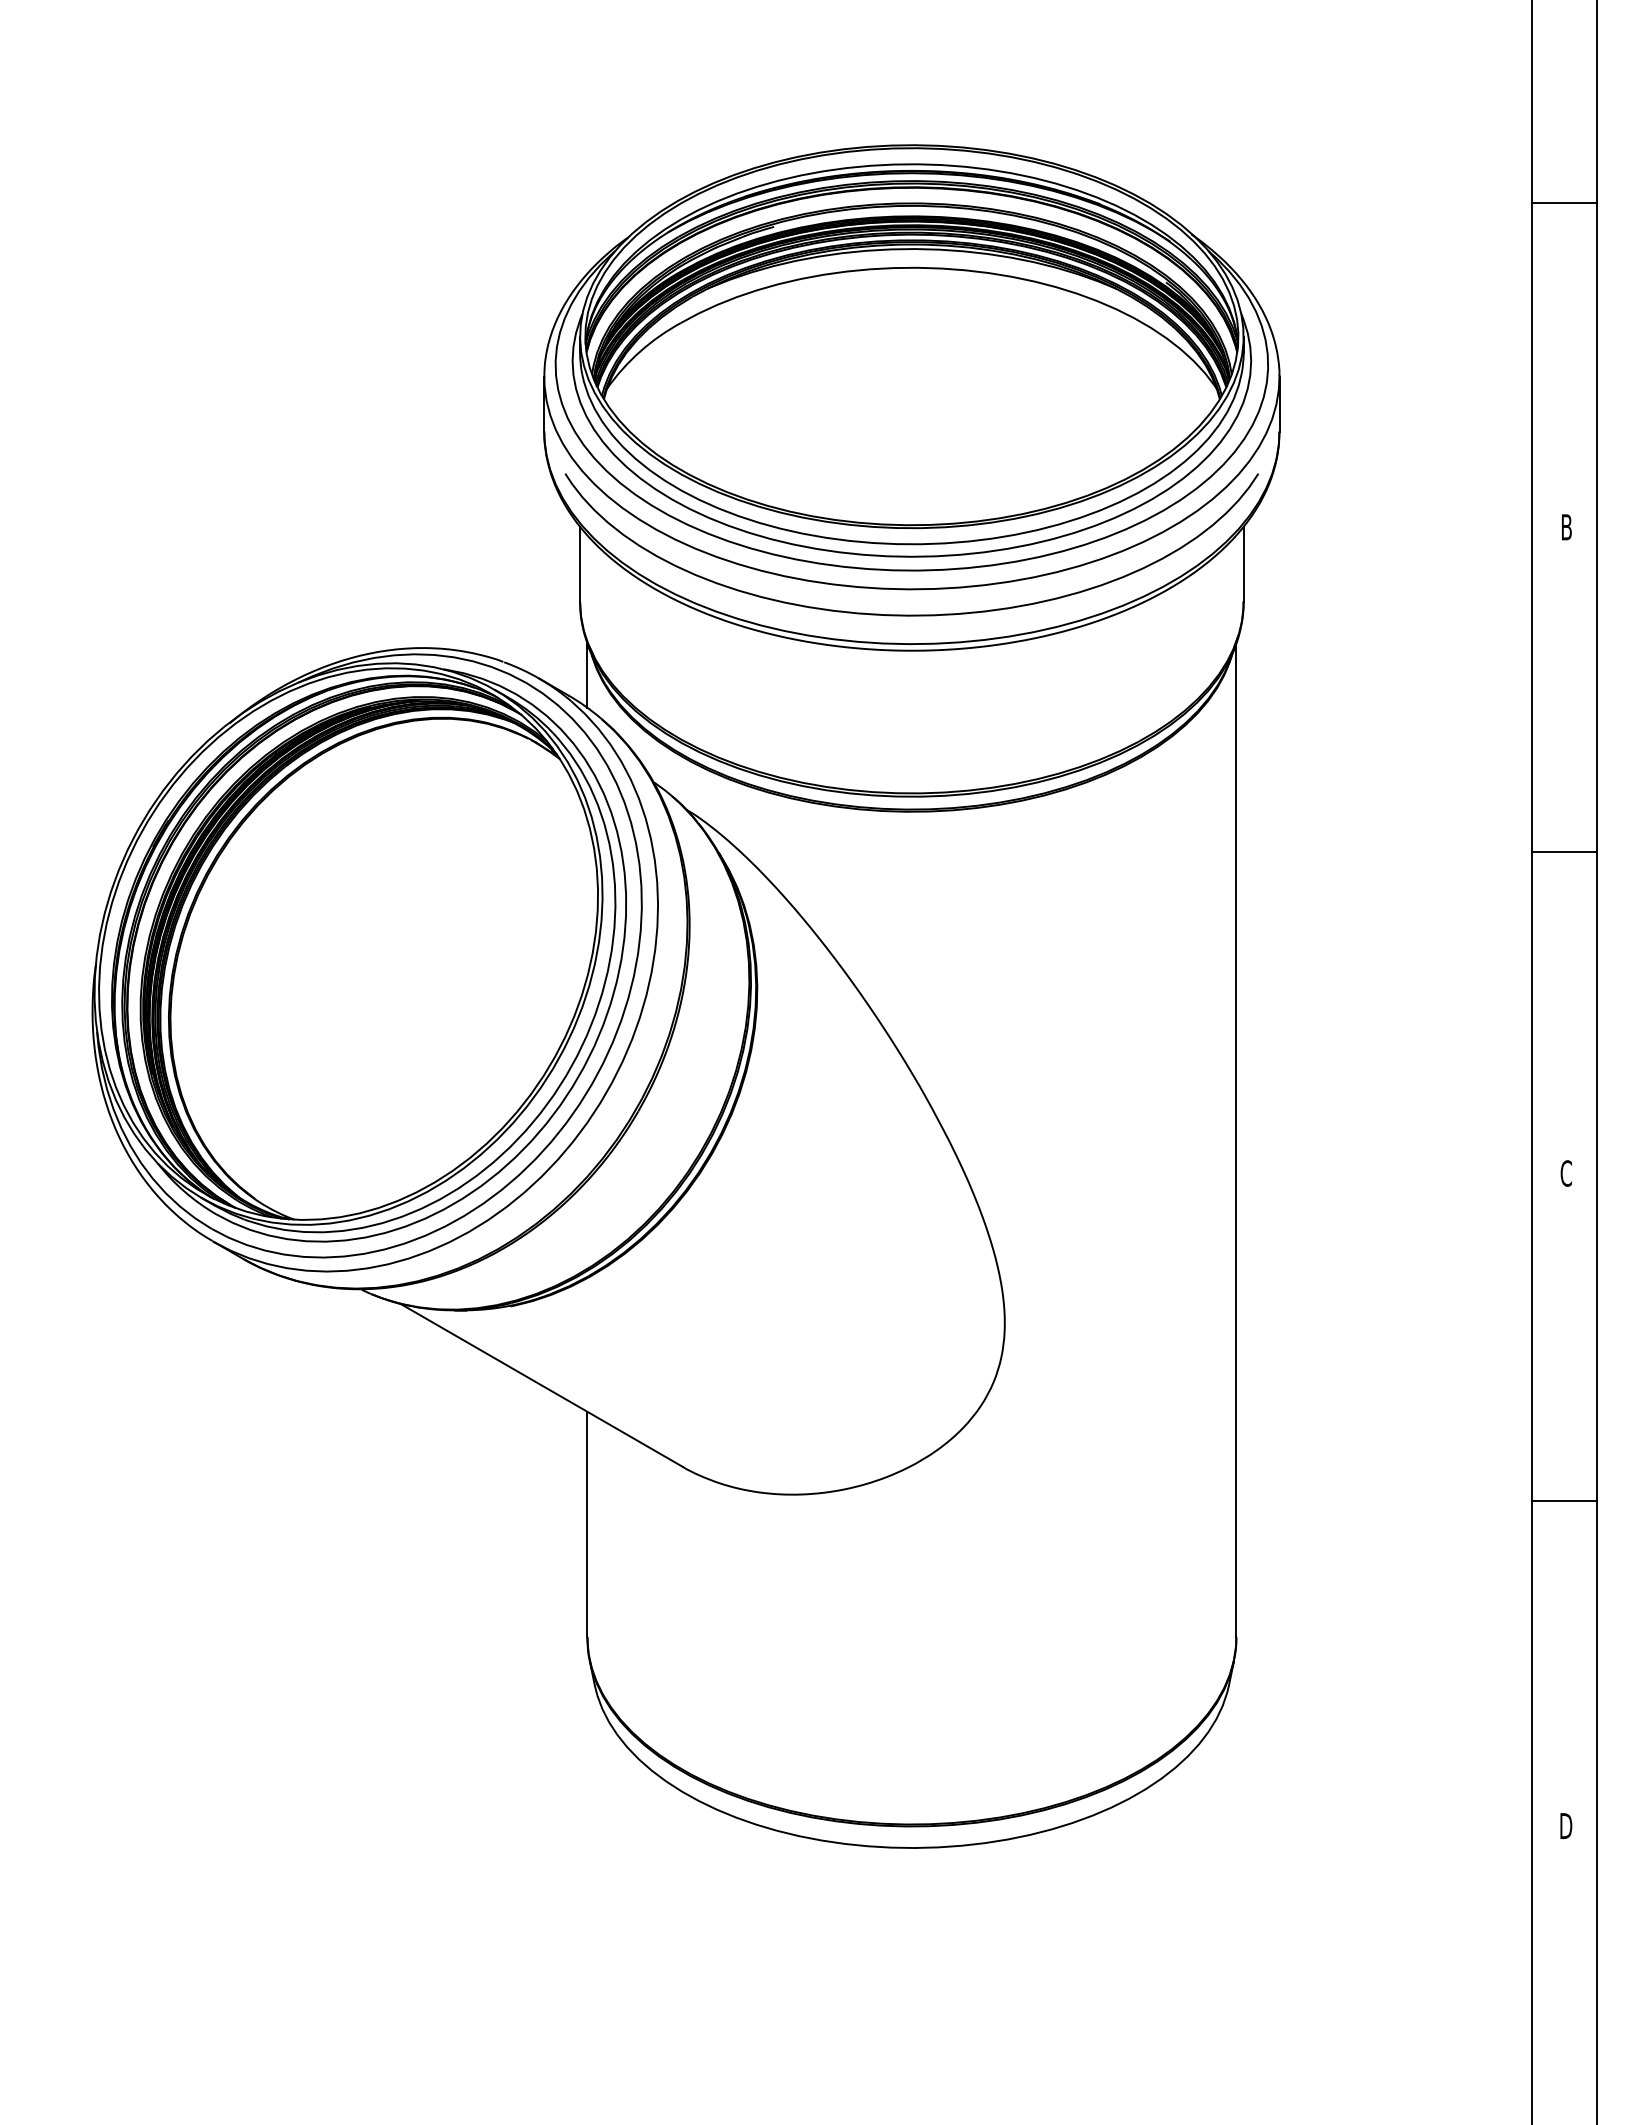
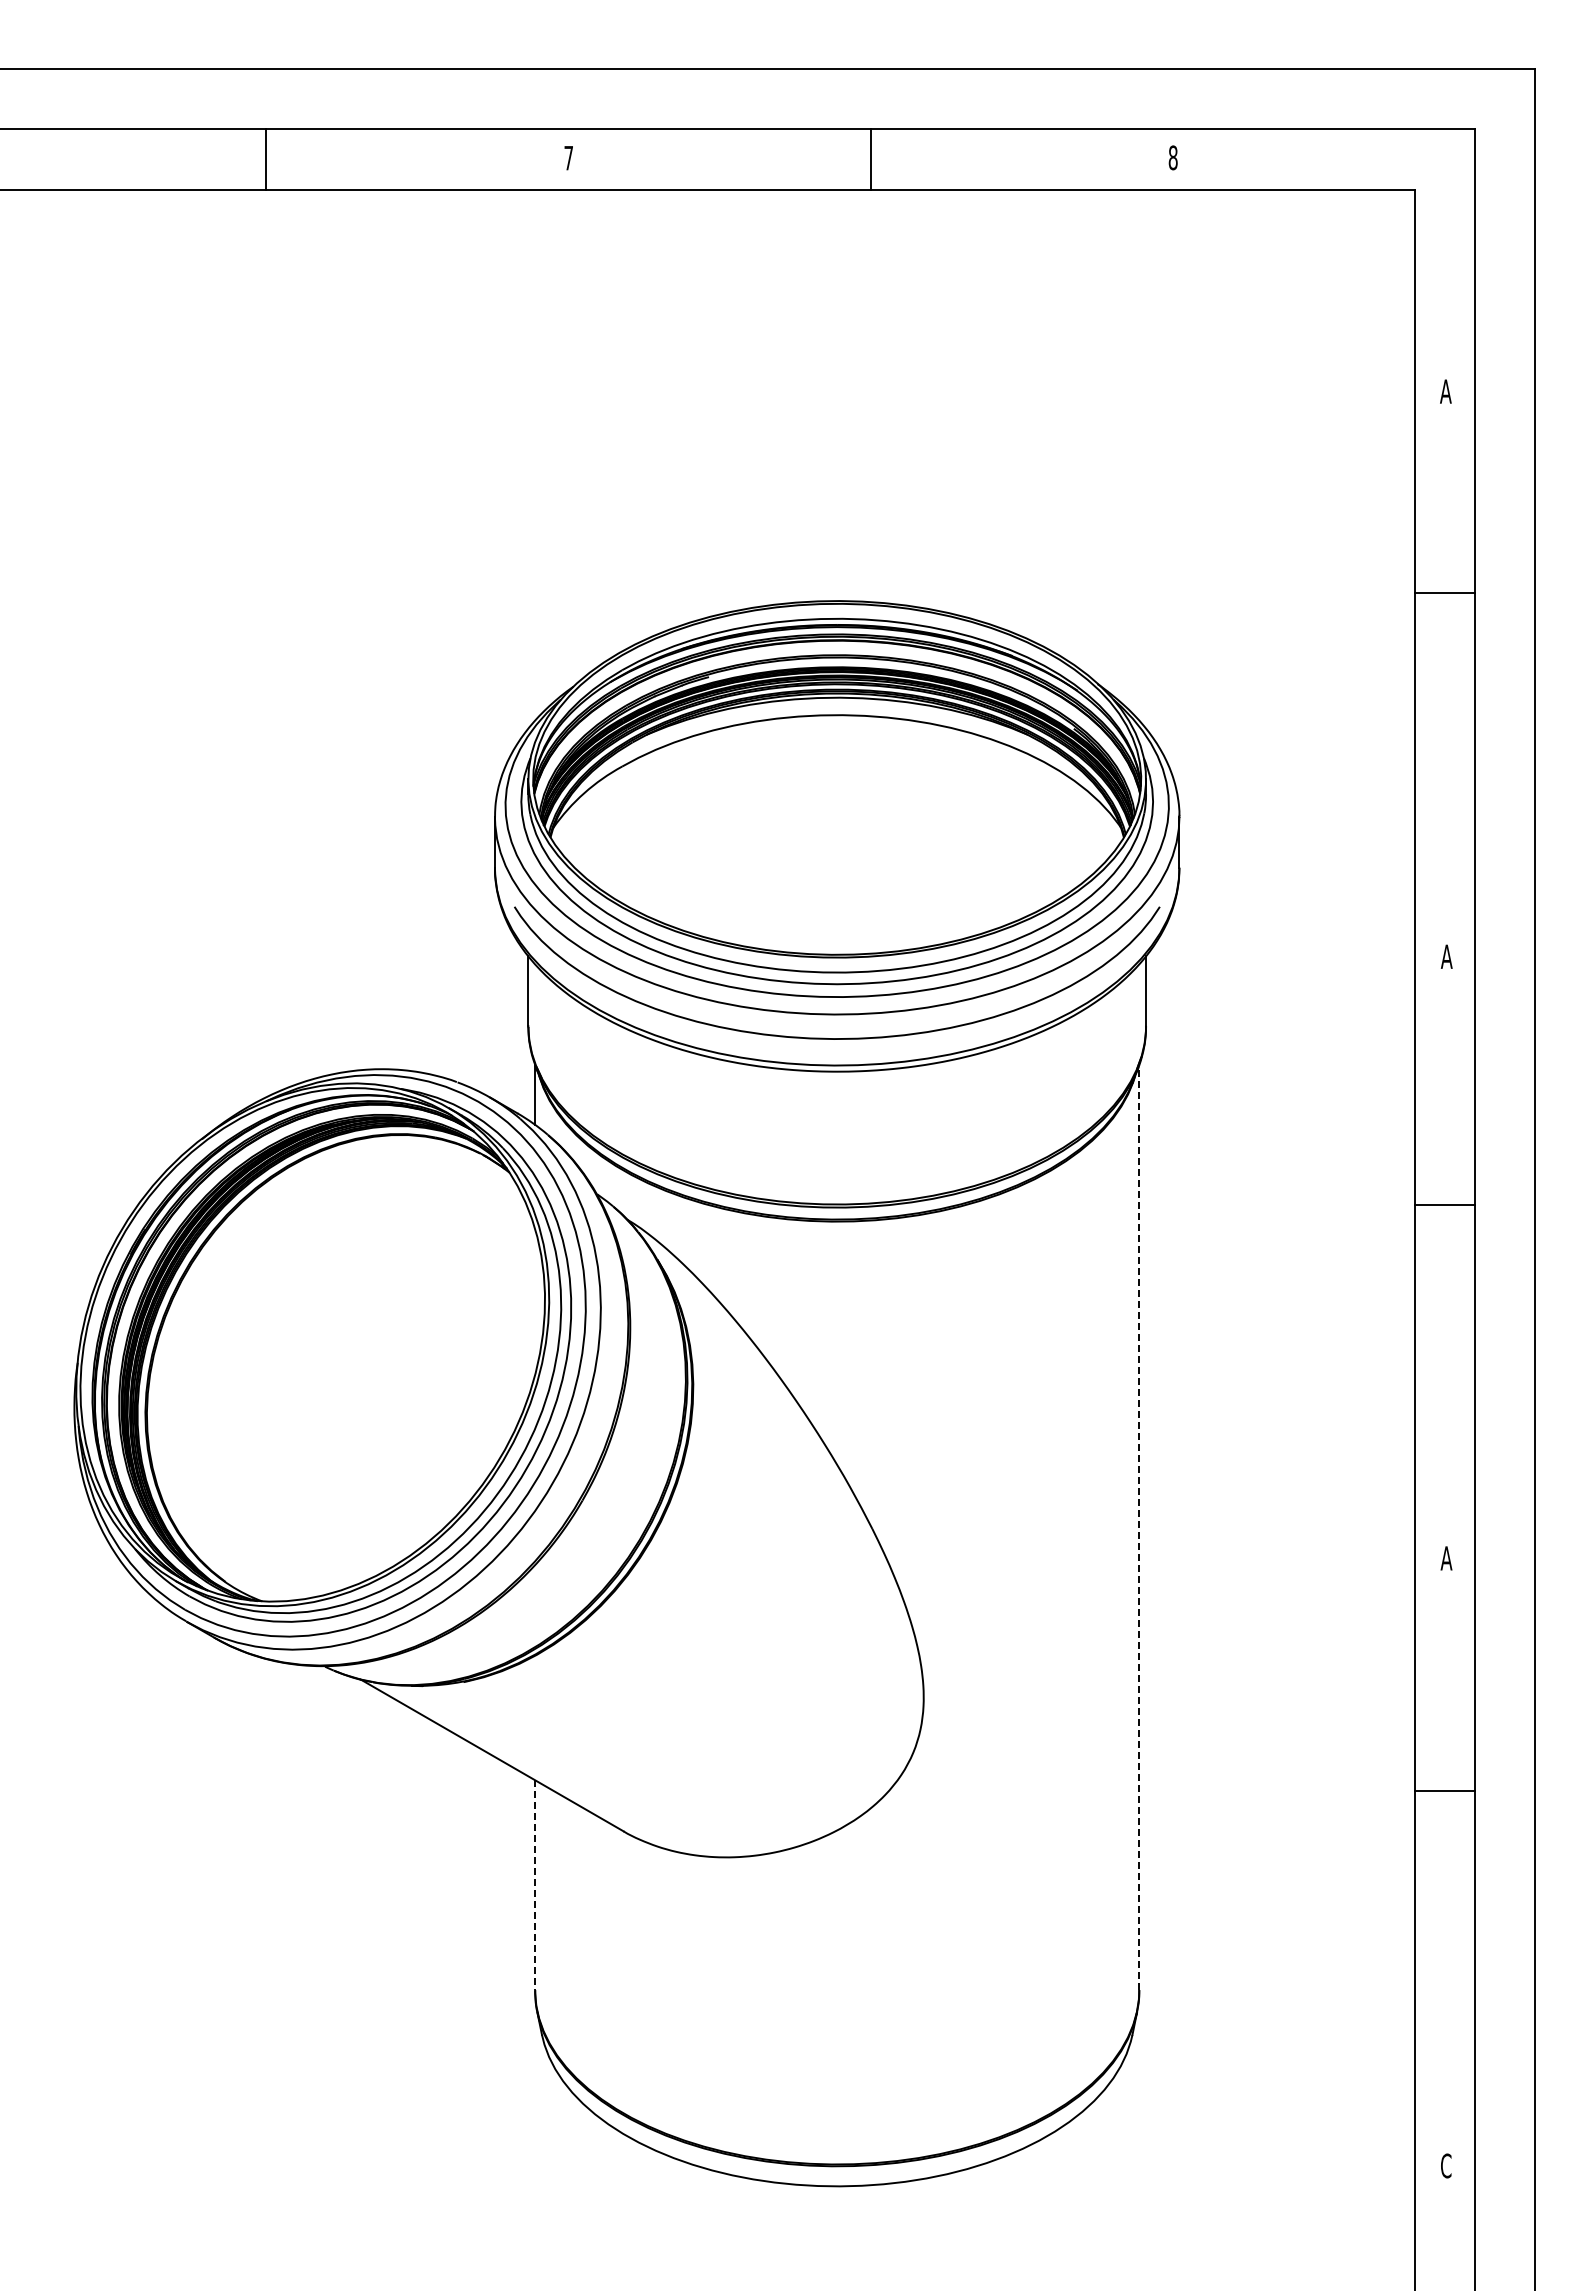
line: (1564, 202) -> (1444, 592), moved
text: (1566, 527) -> (1446, 956), B -> A
line: (1564, 852) -> (1444, 1205), moved
line: (1236, 1140) -> (1139, 1527), solid -> dashed
text: (1566, 1173) -> (1446, 1558), C -> A
line: (1564, 1501) -> (1444, 1791), moved
line: (587, 1524) -> (535, 1885), solid -> dashed
text: (1566, 1825) -> (1446, 2165), D -> C

